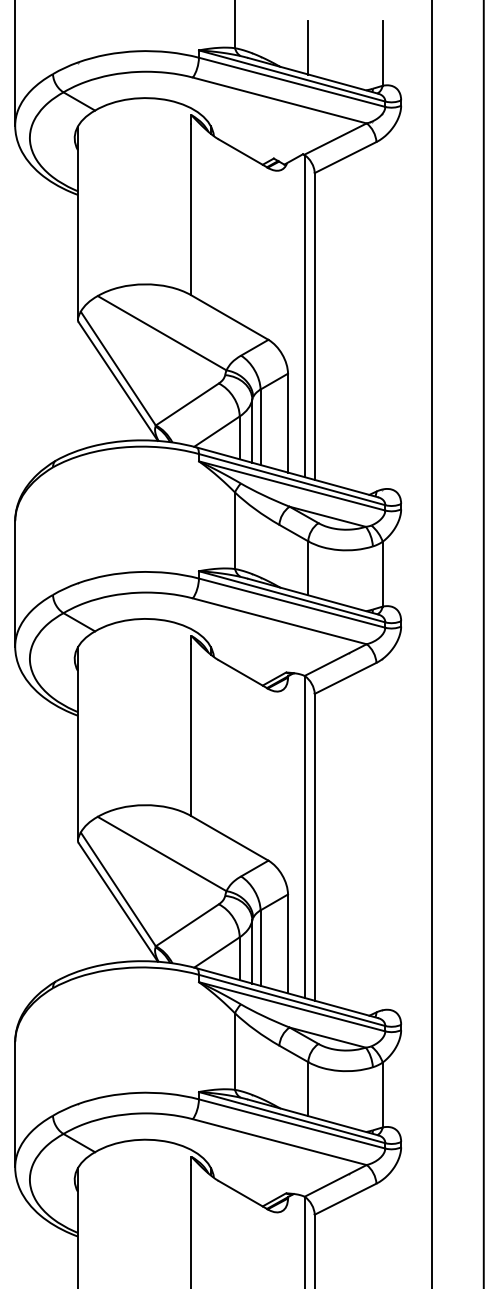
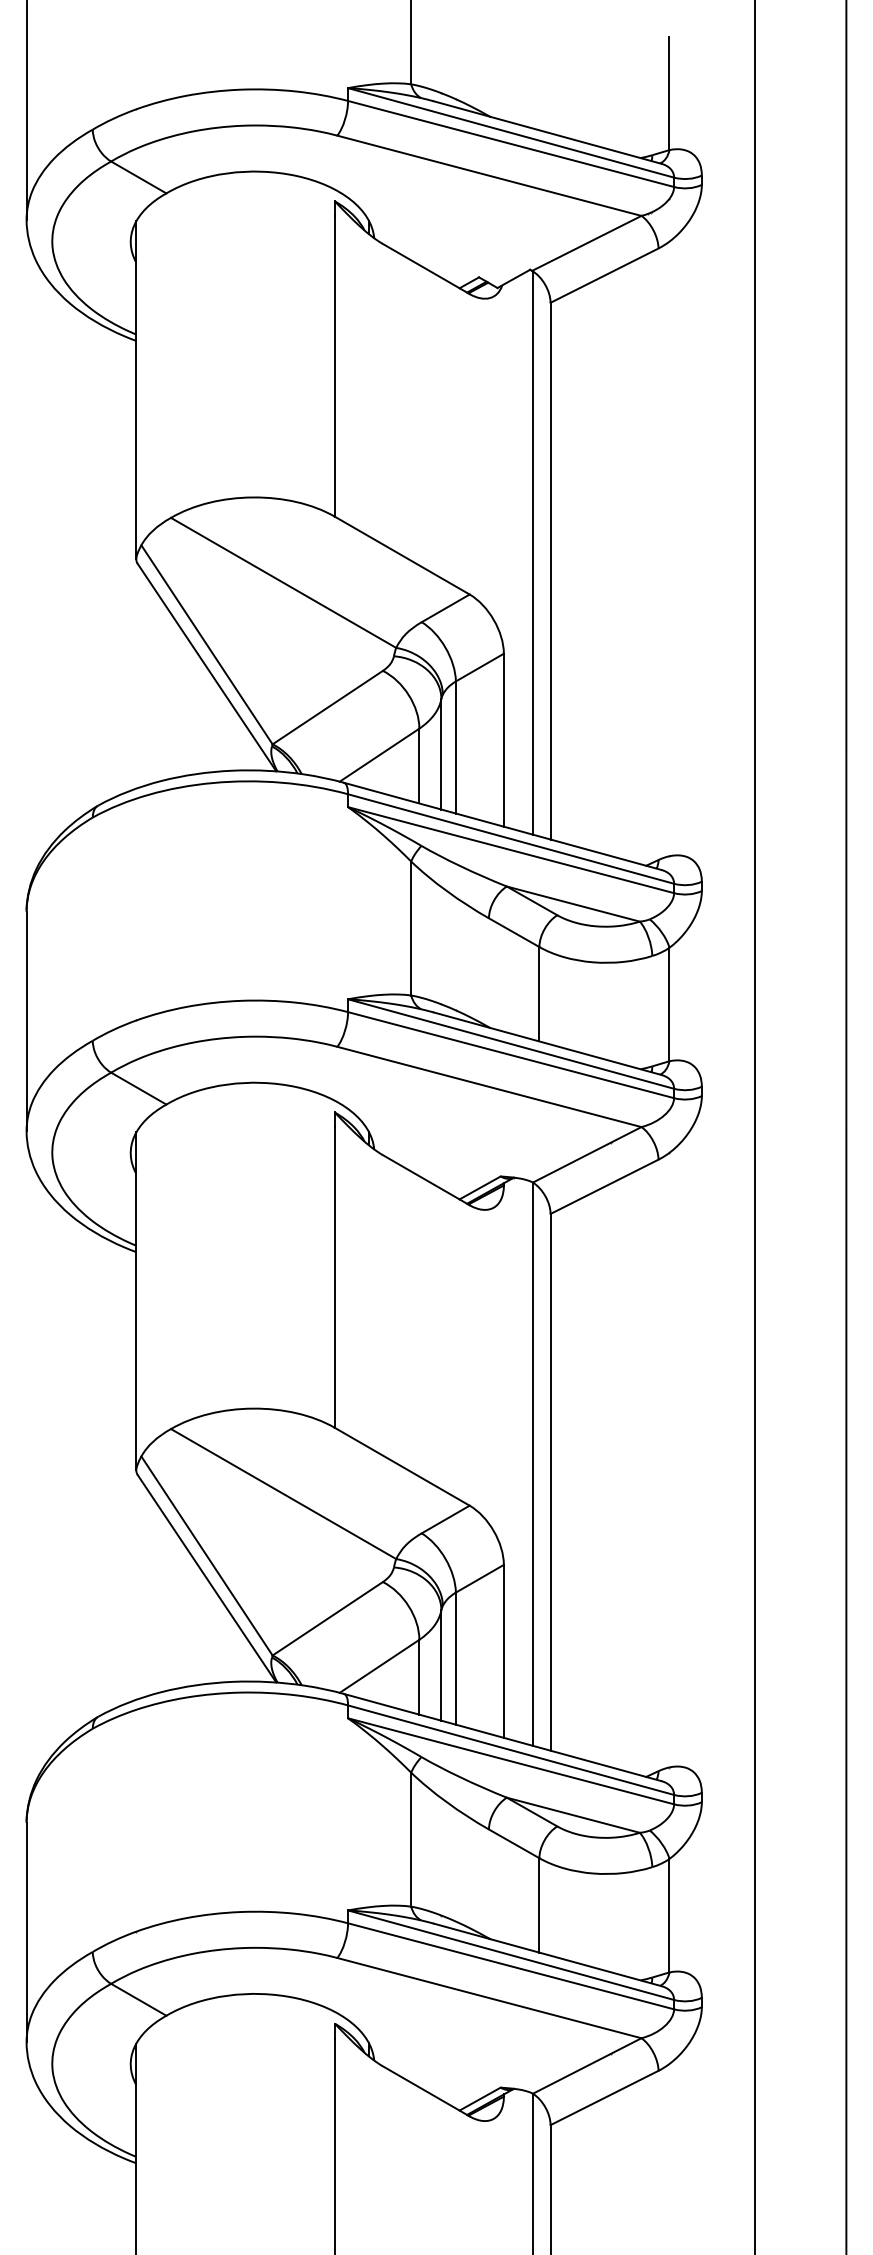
line: (308, 47) -> (539, 83), removed

